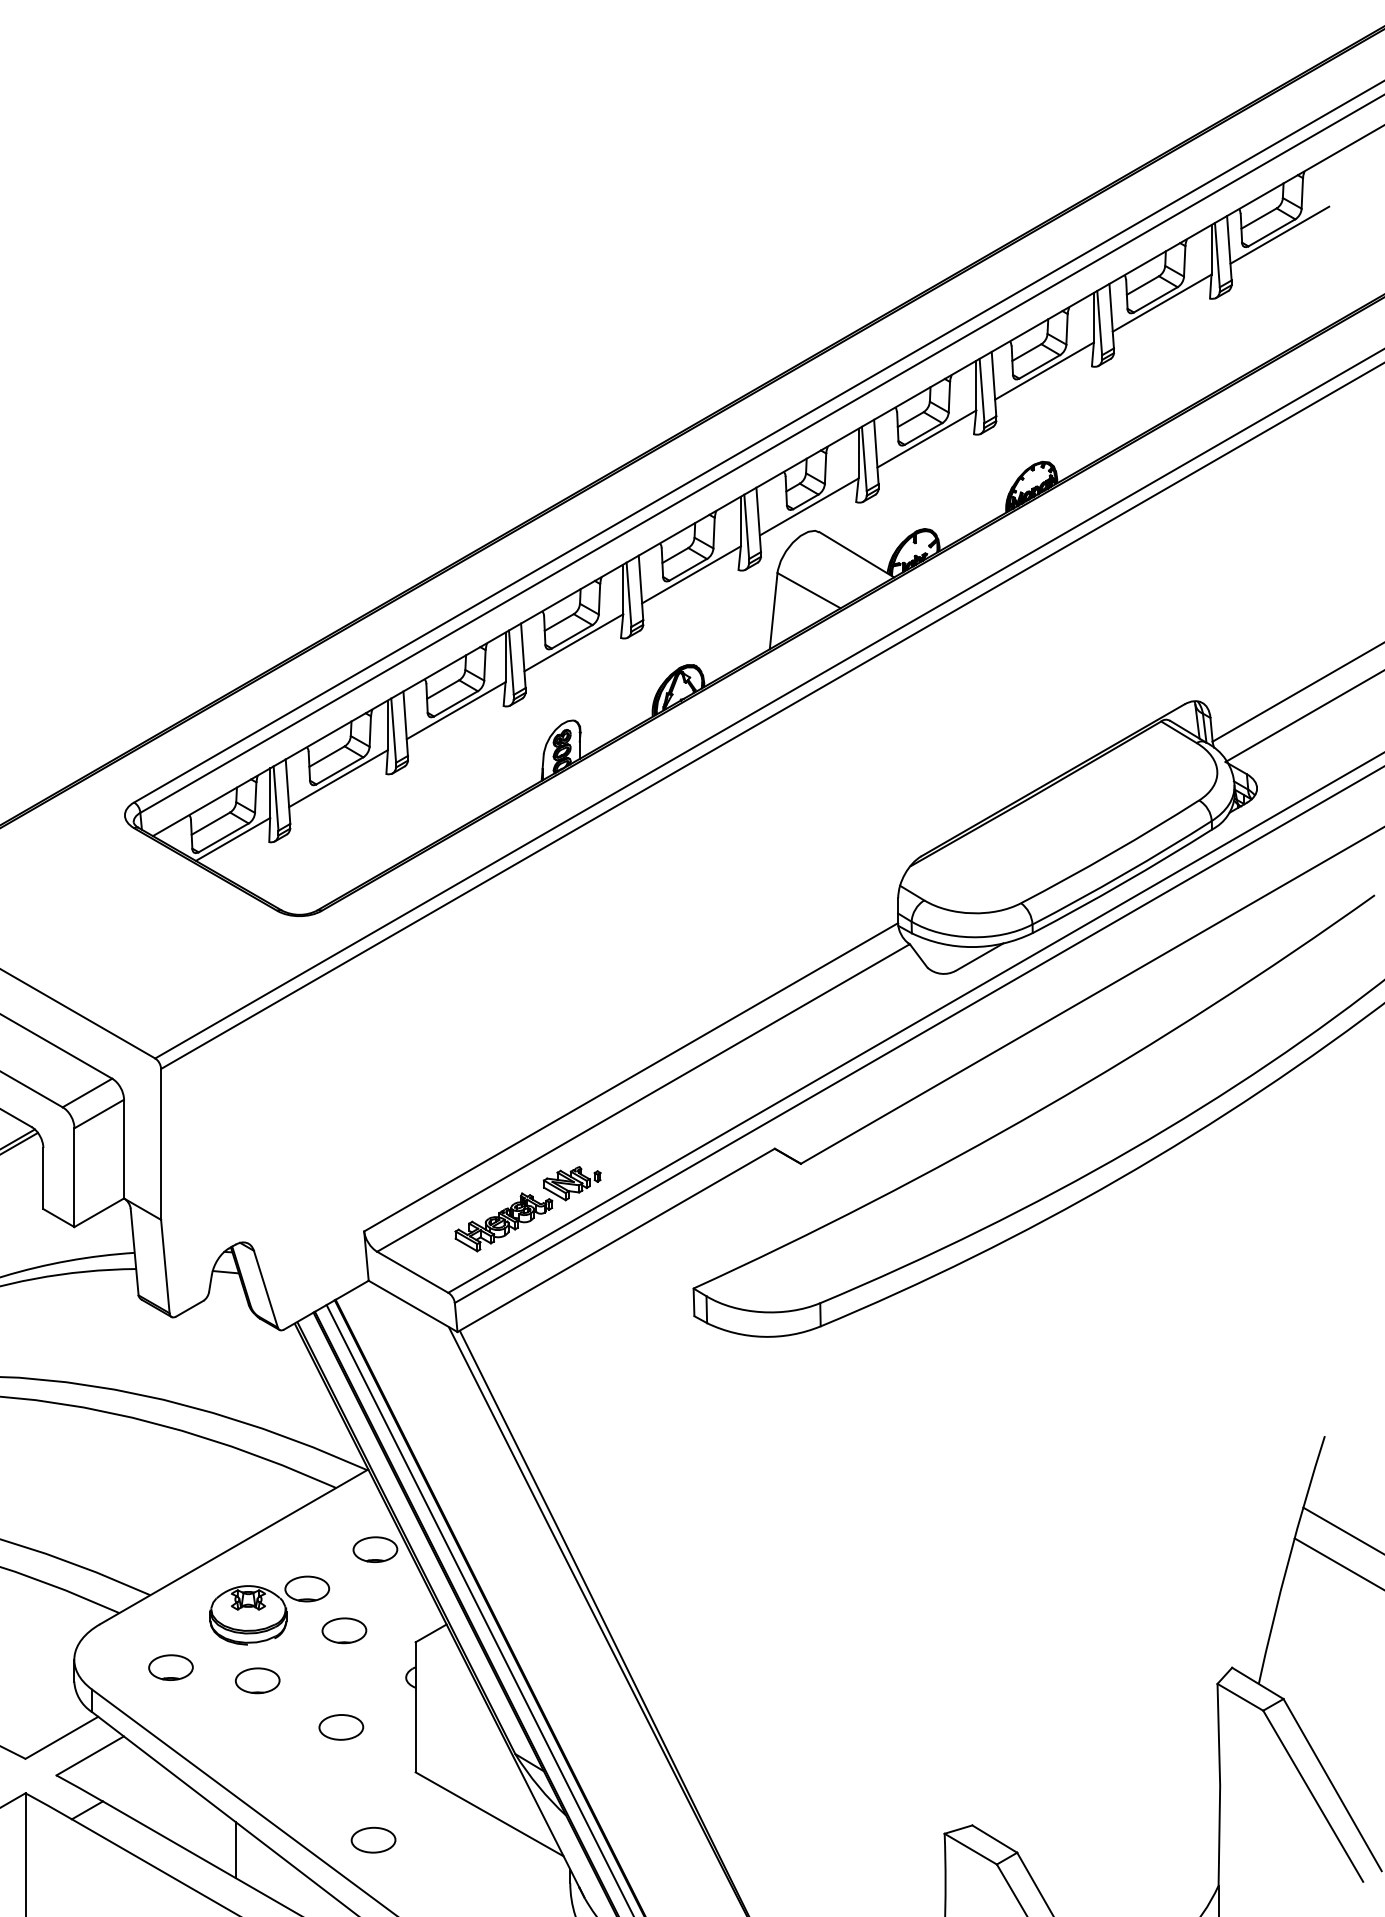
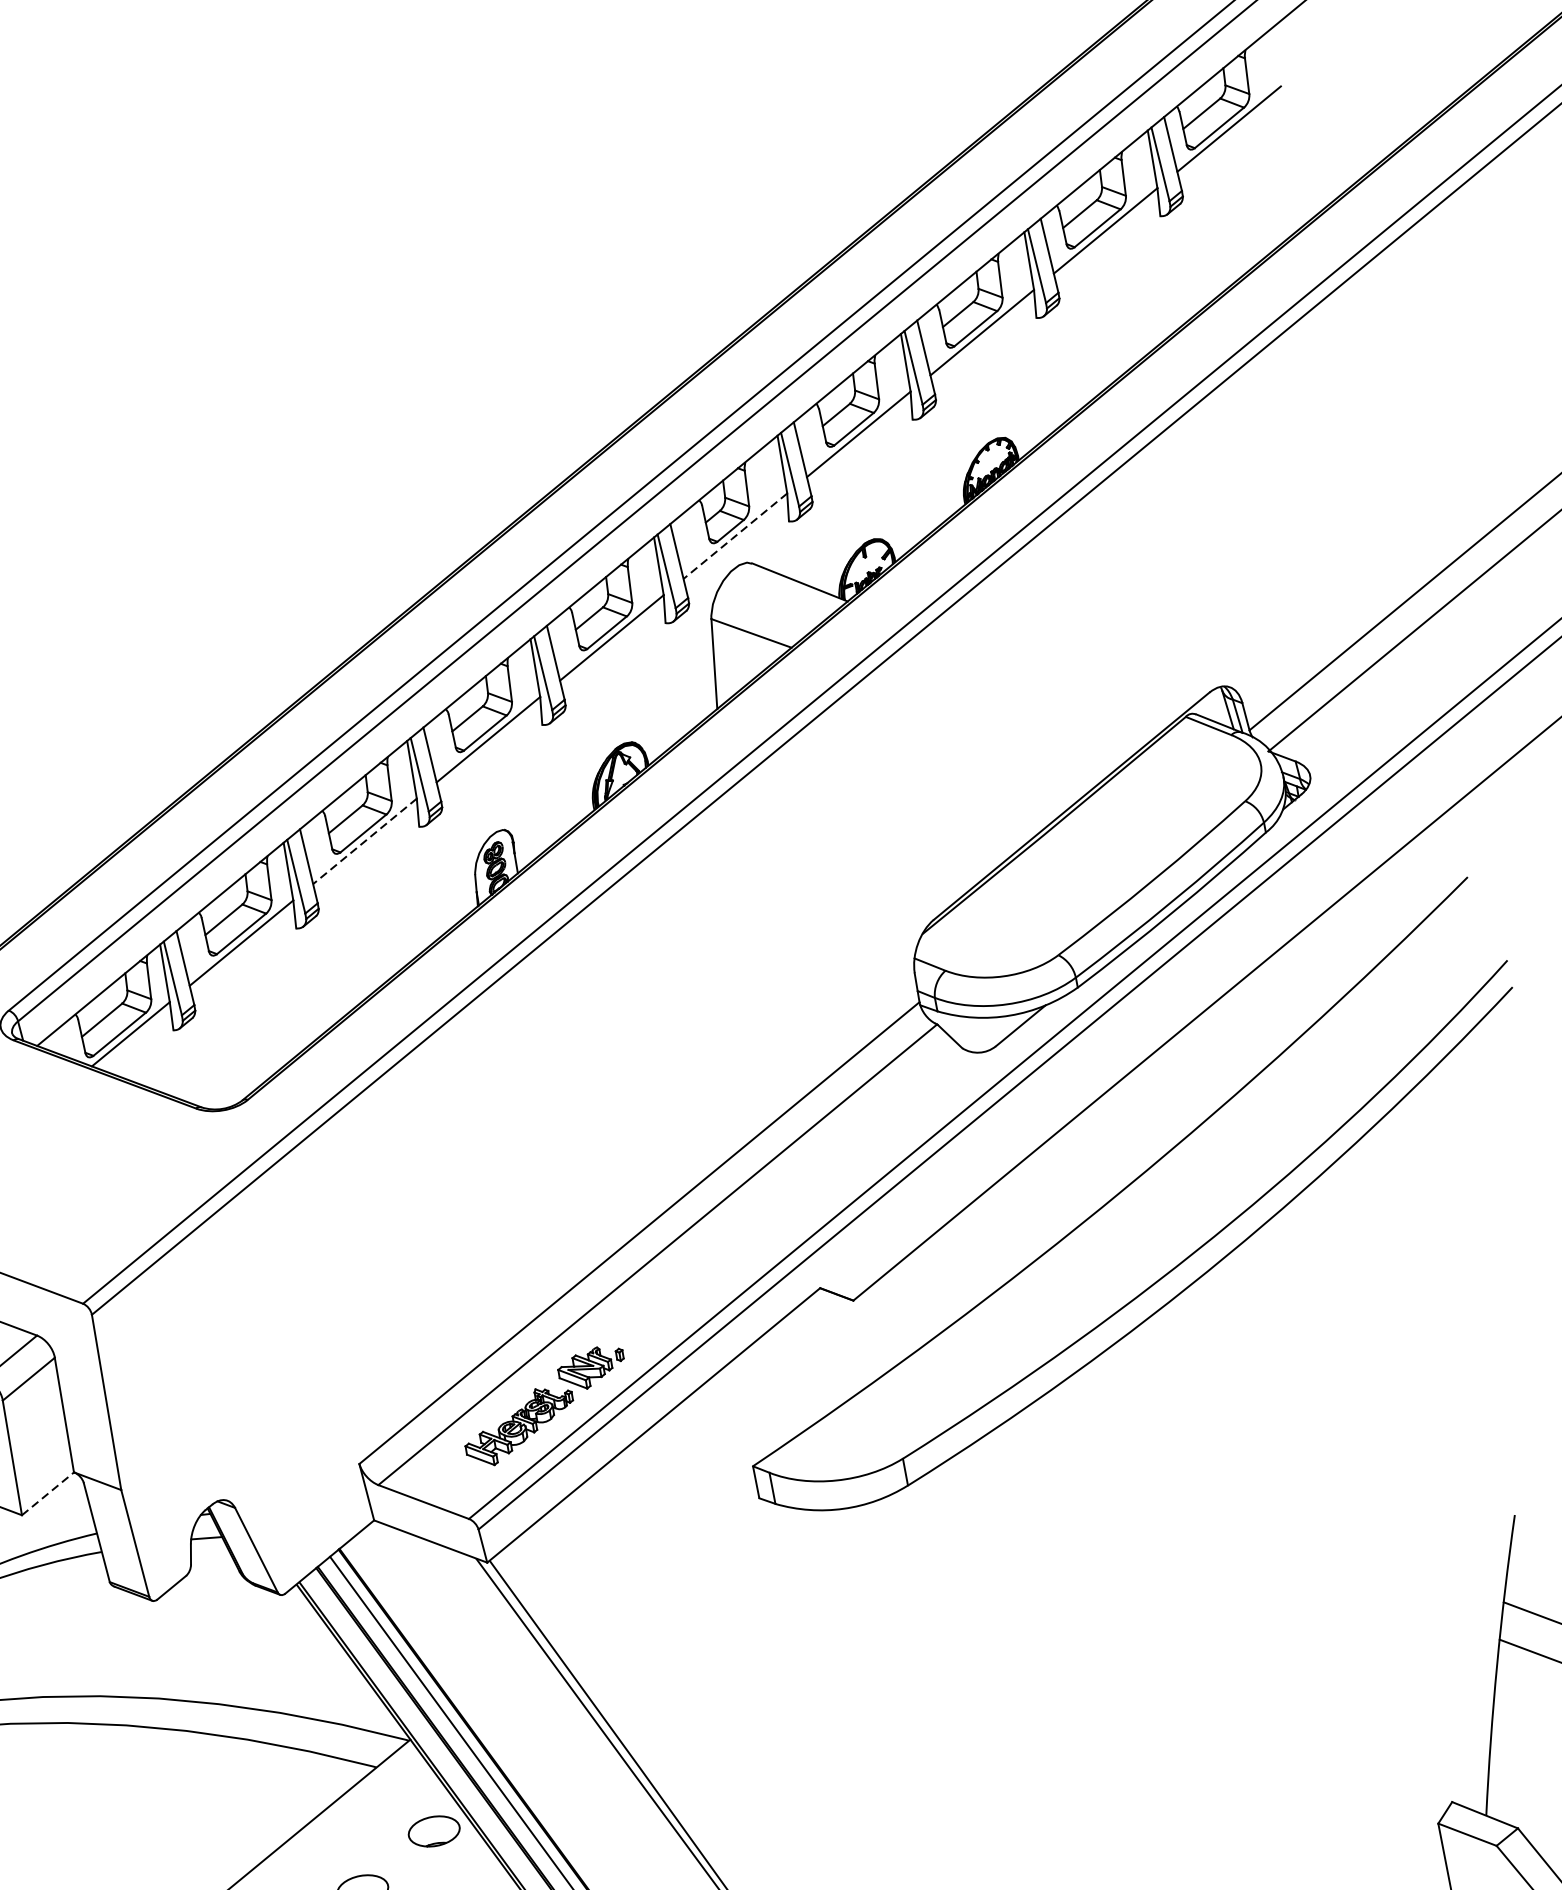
line: (808, 507) -> (734, 536), solid -> dashed
line: (455, 710) -> (364, 841), solid -> dashed
line: (99, 1212) -> (48, 1493), solid -> dashed

